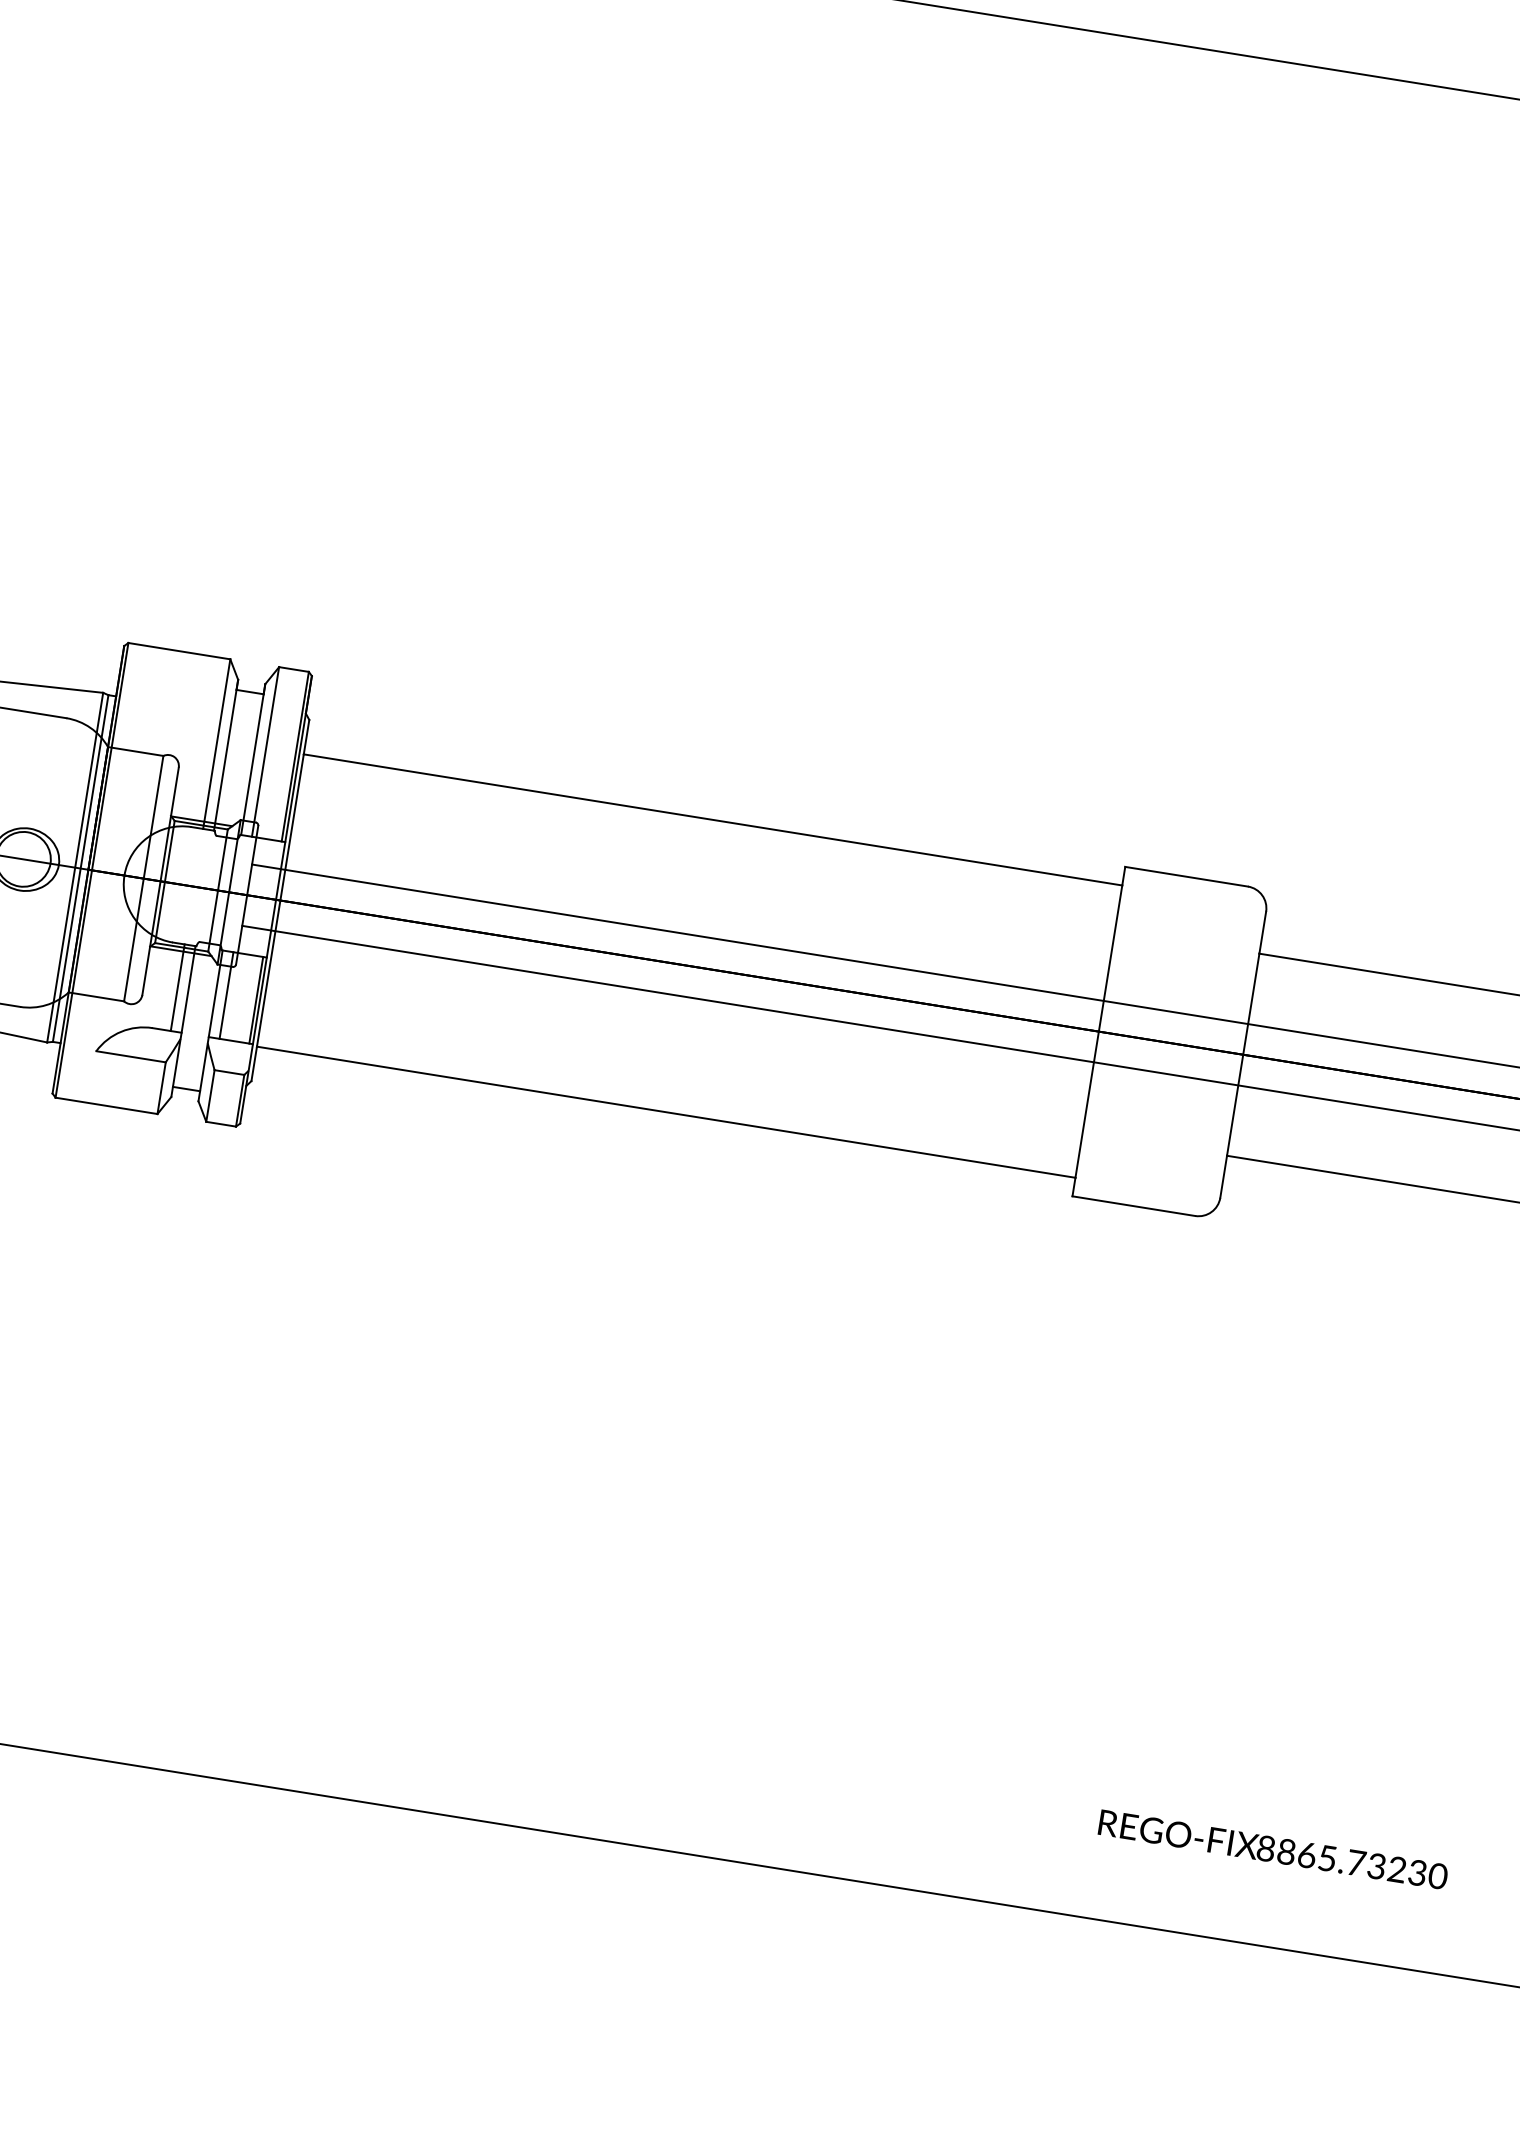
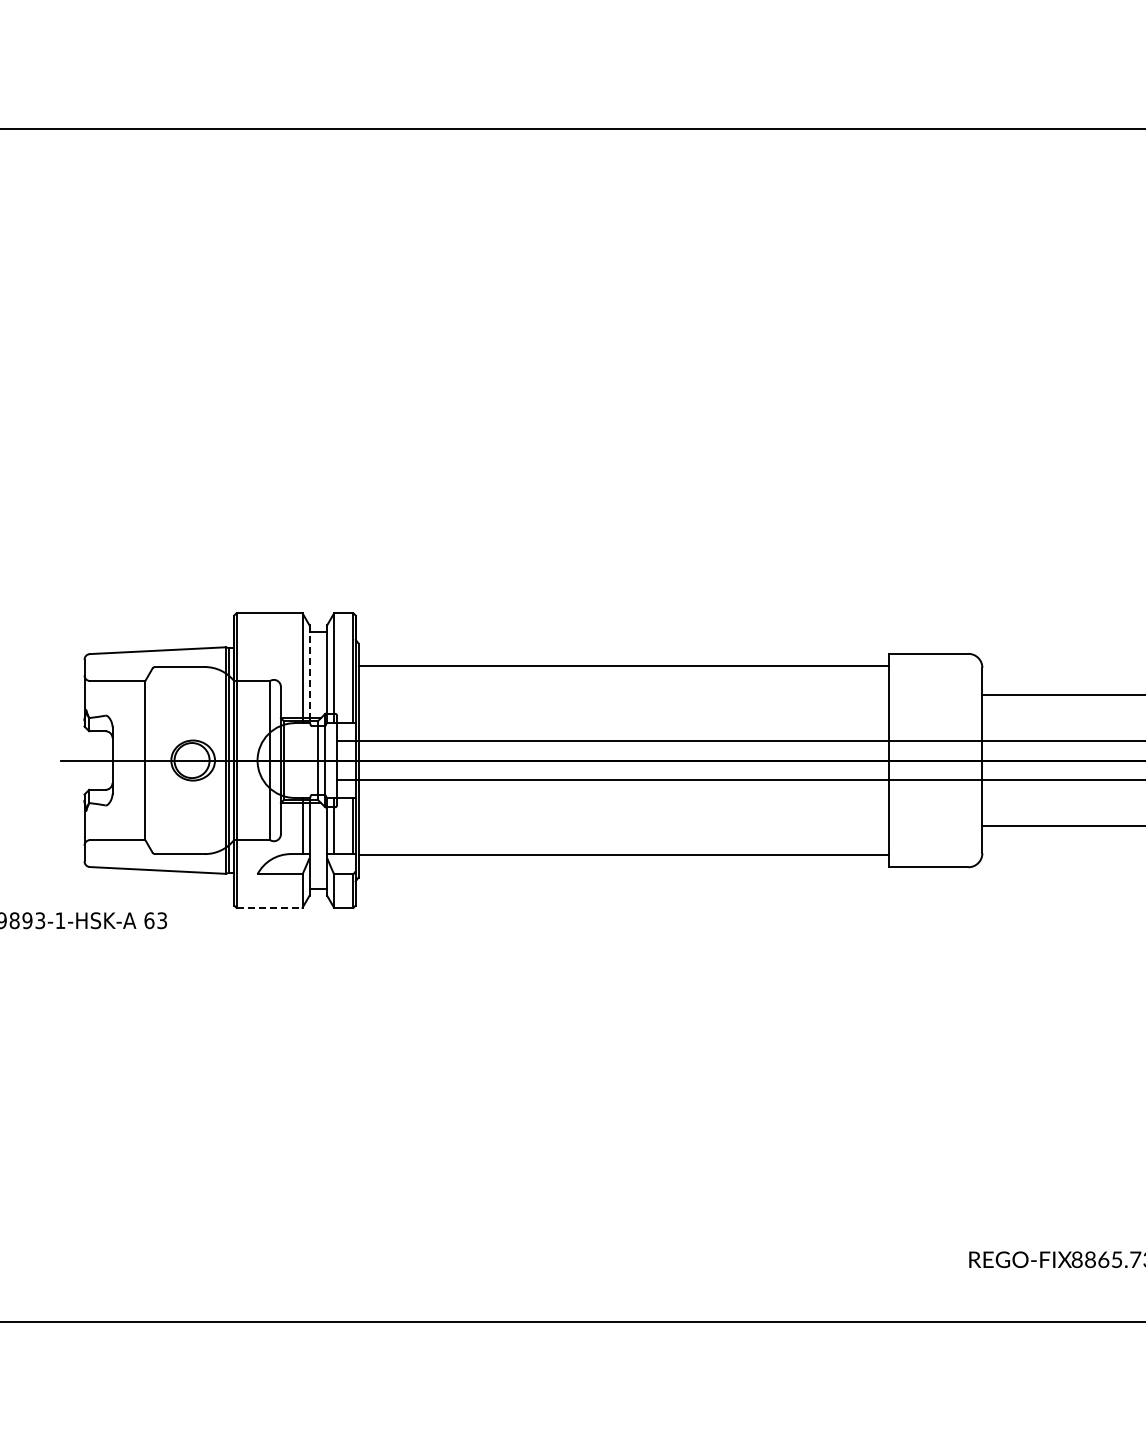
line: (225, 755) -> (309, 674), solid -> dashed
line: (108, 1105) -> (270, 907), solid -> dashed

